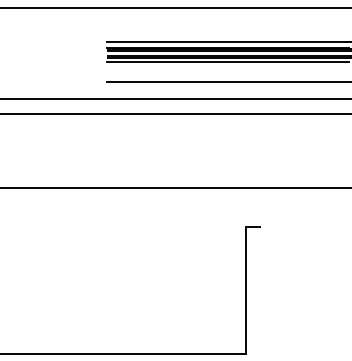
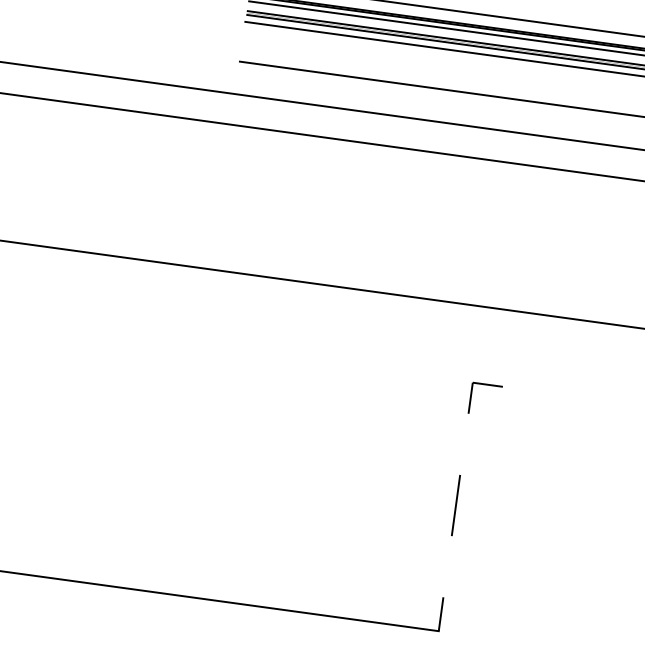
line: (245, 281) -> (457, 489), solid -> dashed

